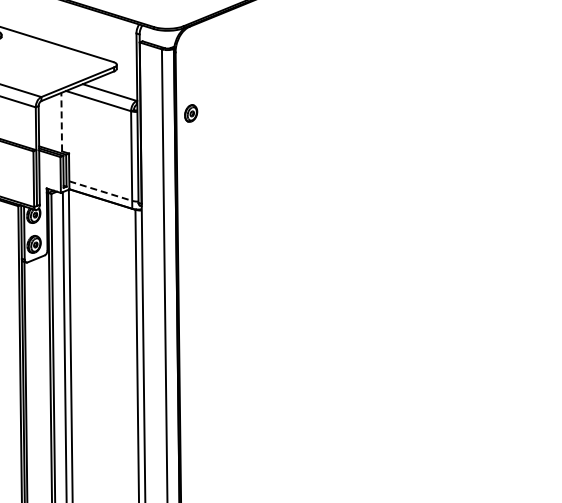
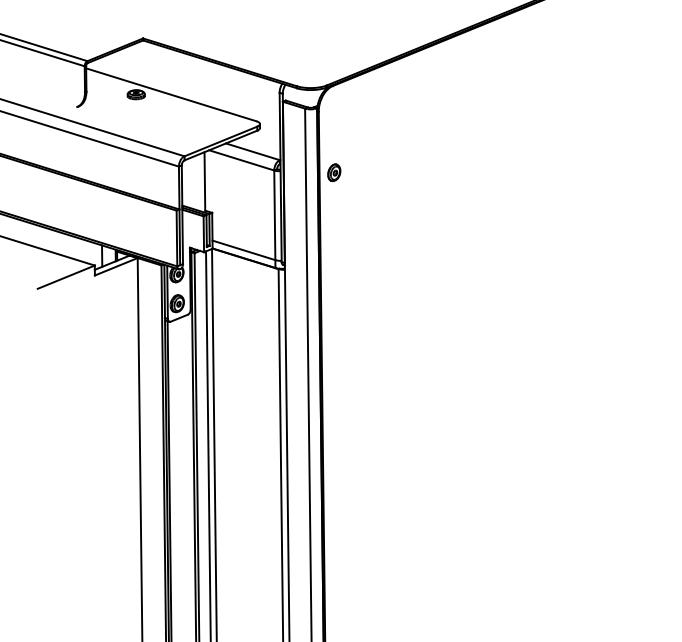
line: (61, 121) -> (204, 180), dashed -> solid
line: (100, 191) -> (243, 250), dashed -> solid

